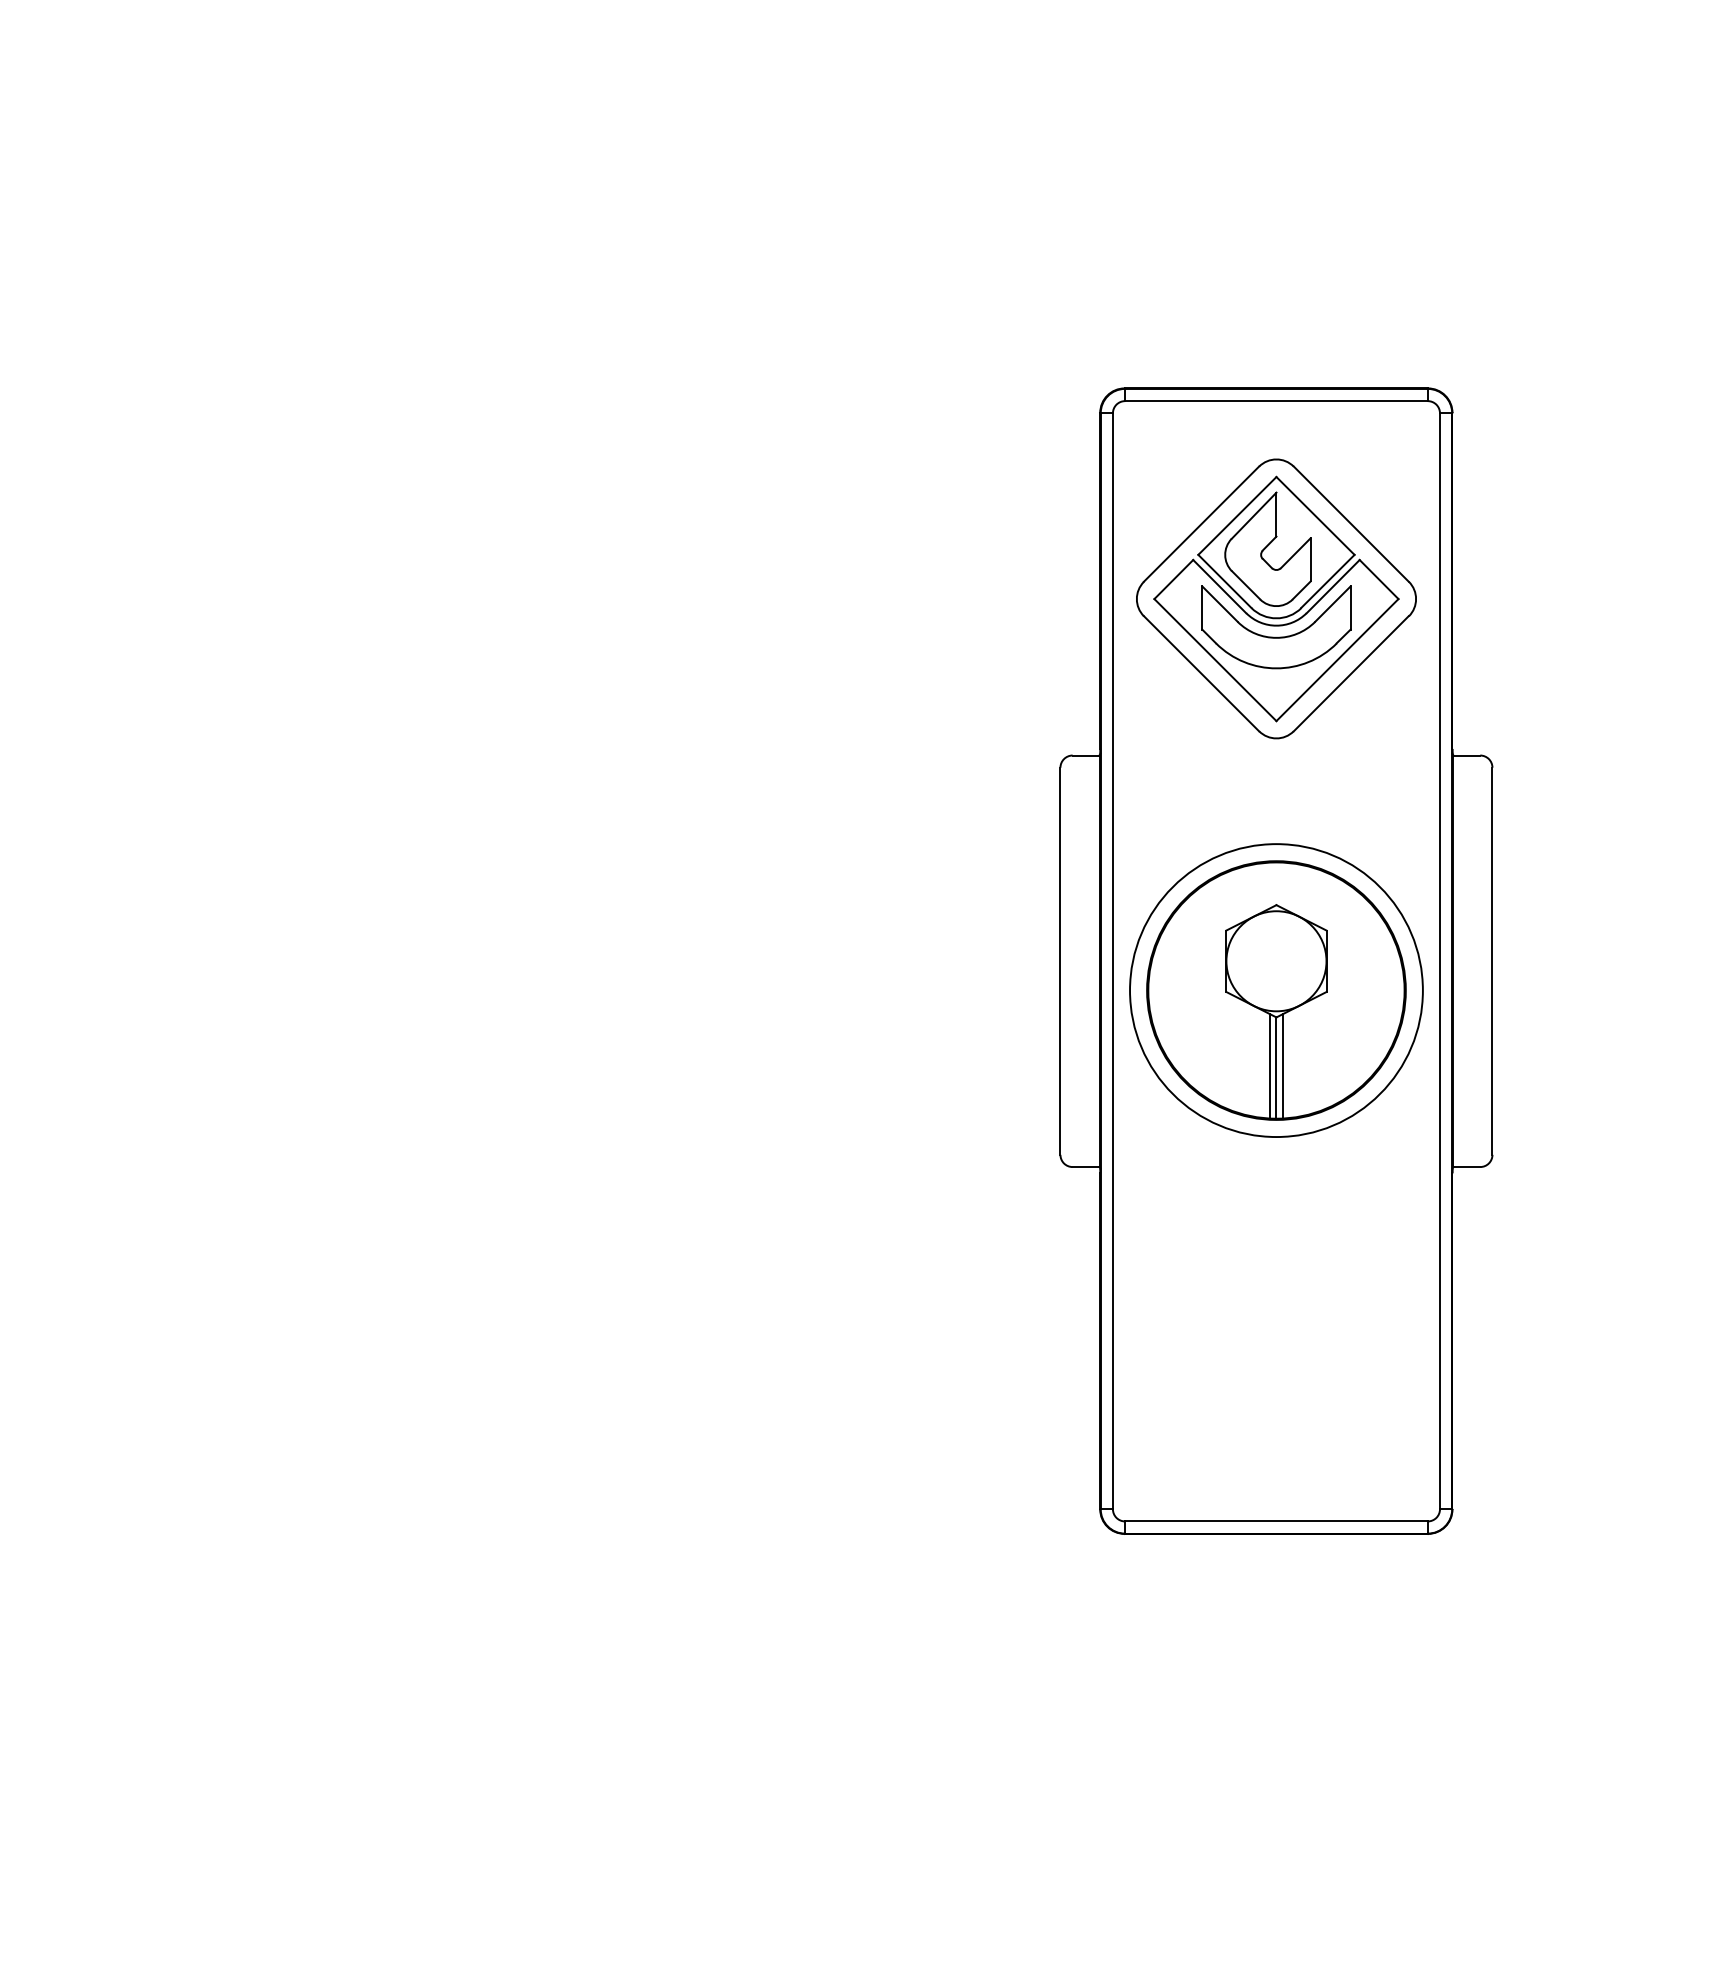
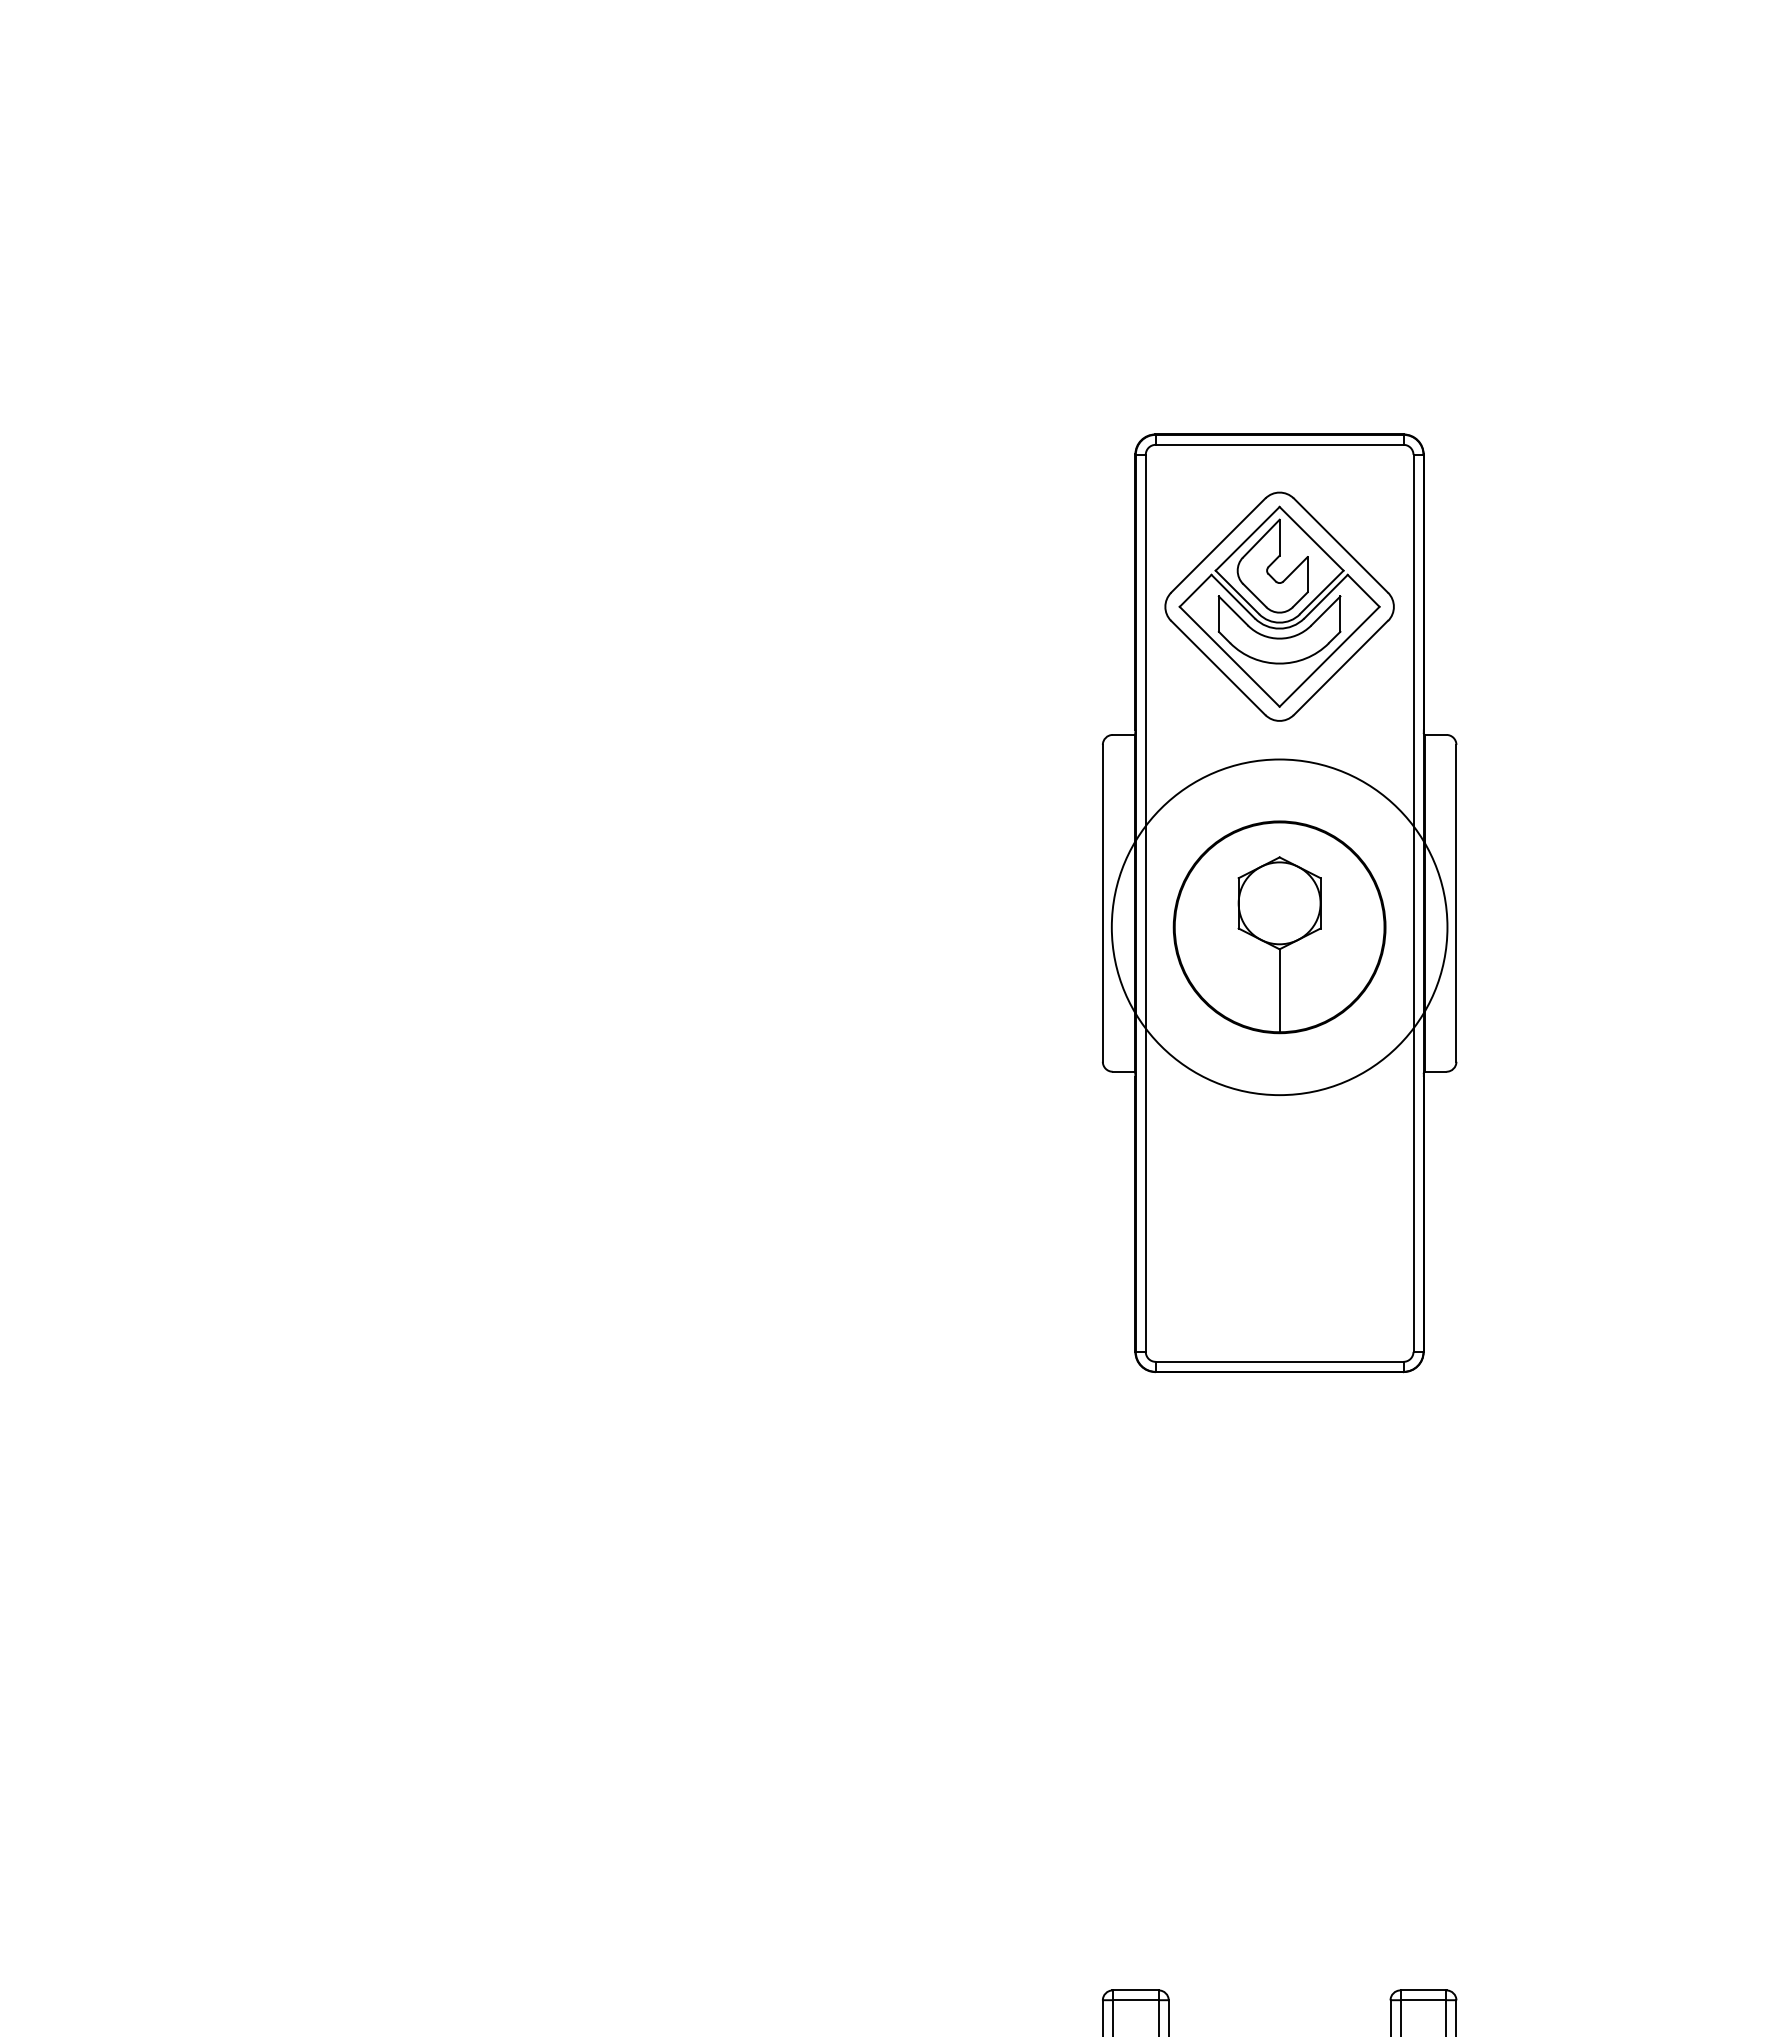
circle: (1276, 990) -> (1279, 927), size x1.4
line: (1270, 1066) -> (1274, 989), removed
line: (1282, 1066) -> (1284, 989), removed

